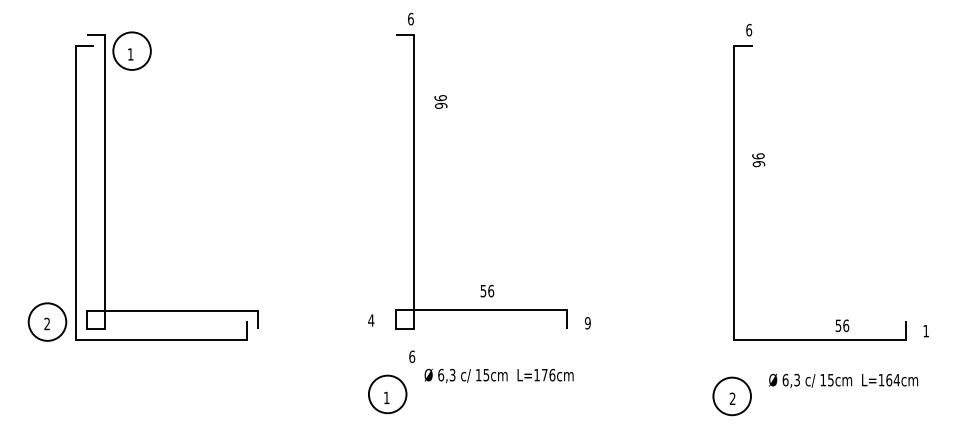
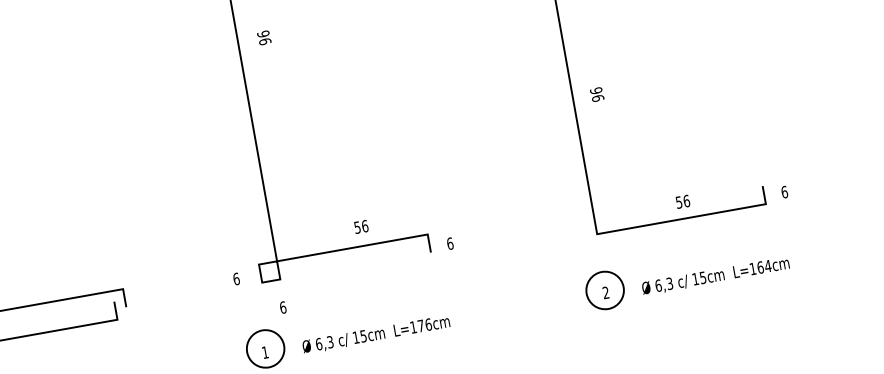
text: (440, 101) -> (263, 37), moved
text: (758, 160) -> (597, 94), moved
text: (487, 290) -> (361, 226), moved
text: (371, 320) -> (236, 278), 4 -> 6
text: (587, 323) -> (449, 244), 9 -> 6
text: (842, 325) -> (683, 201), moved
text: (926, 330) -> (784, 191), 1 -> 6
text: (498, 375) -> (375, 334), moved
text: (843, 380) -> (715, 275), moved

